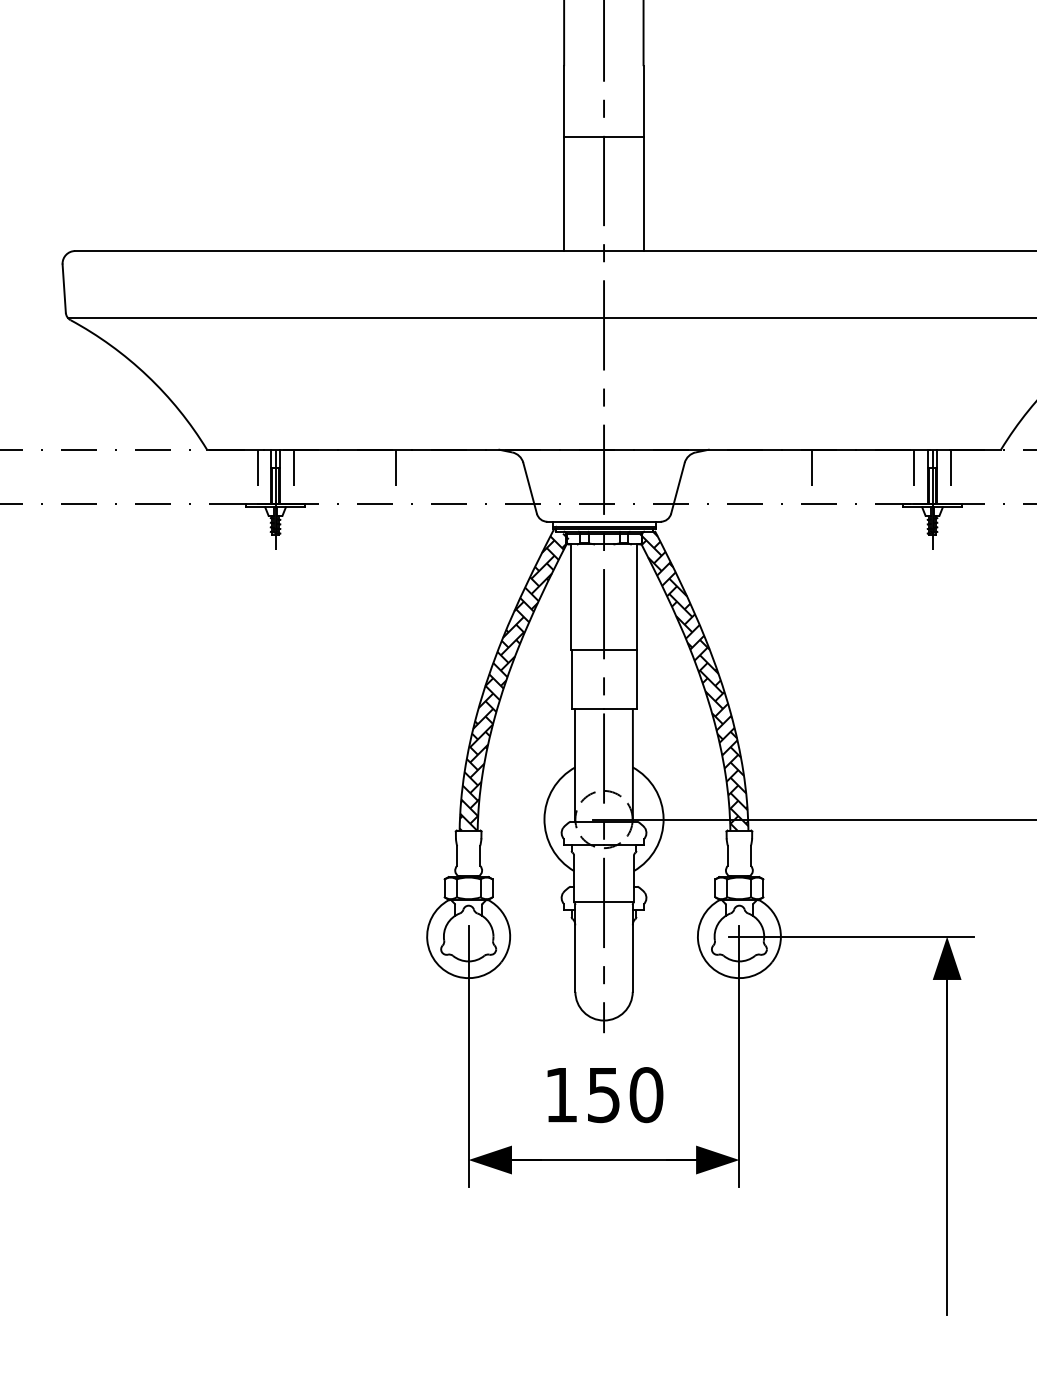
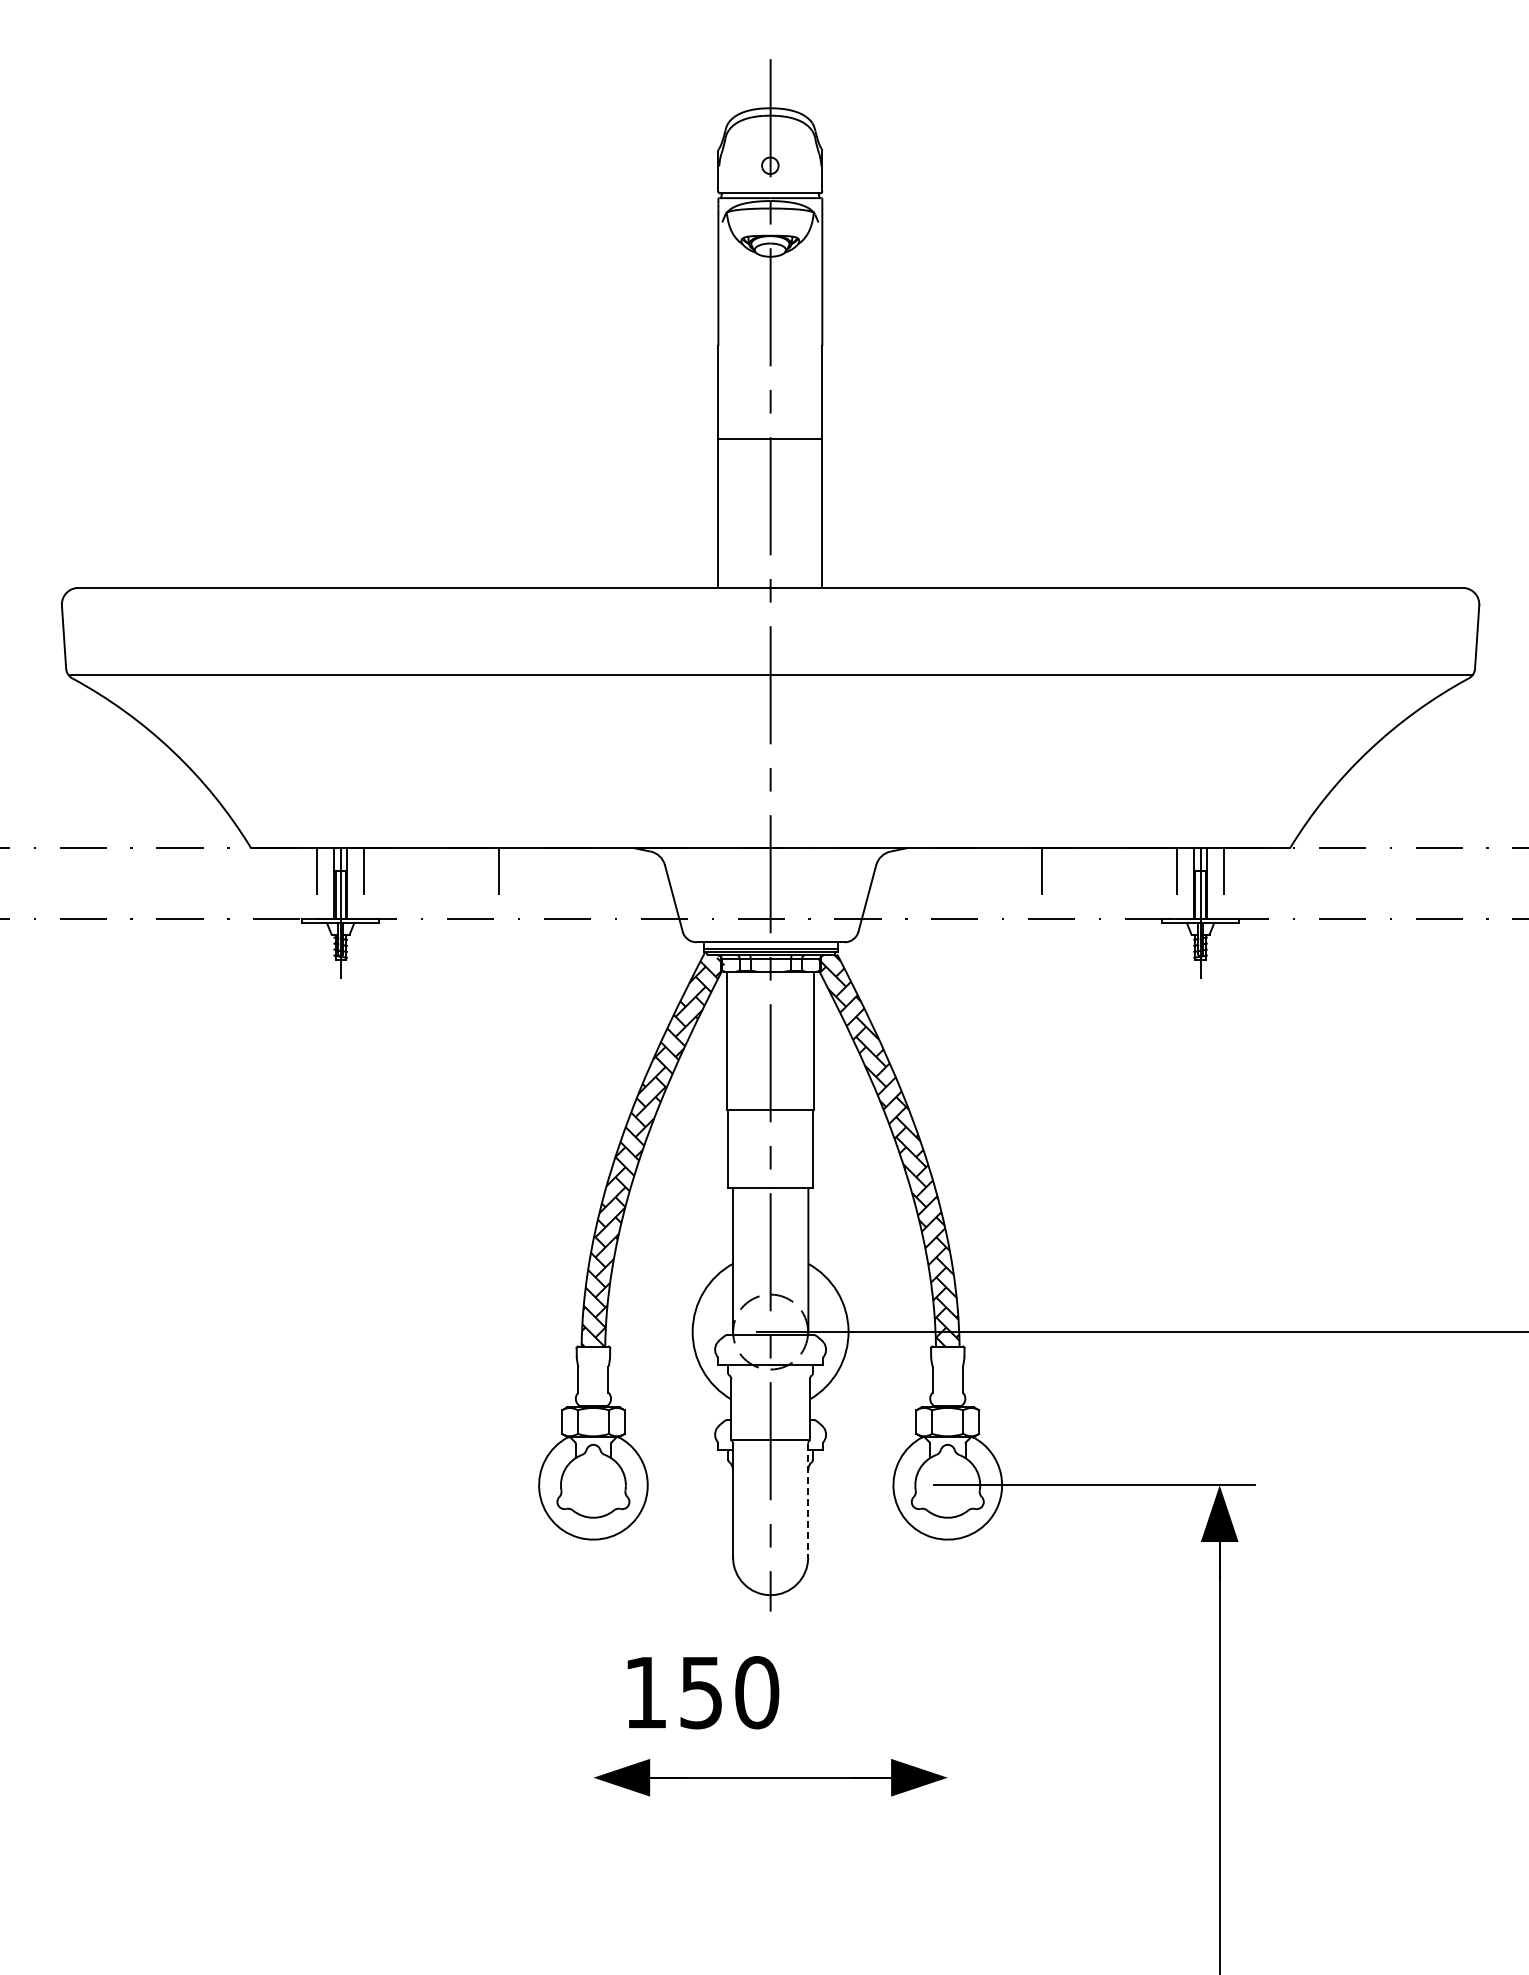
line: (632, 948) -> (808, 1500), solid -> dashed
line: (468, 1056) -> (593, 1642), removed
line: (739, 1056) -> (947, 1642), removed
text: (605, 1094) -> (703, 1692), moved

